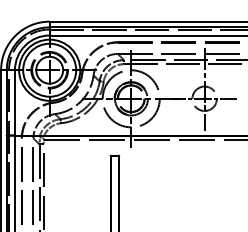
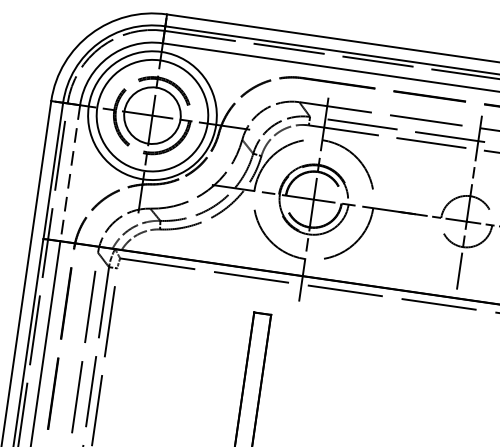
line: (14, 102) -> (69, 172), solid -> dashed

